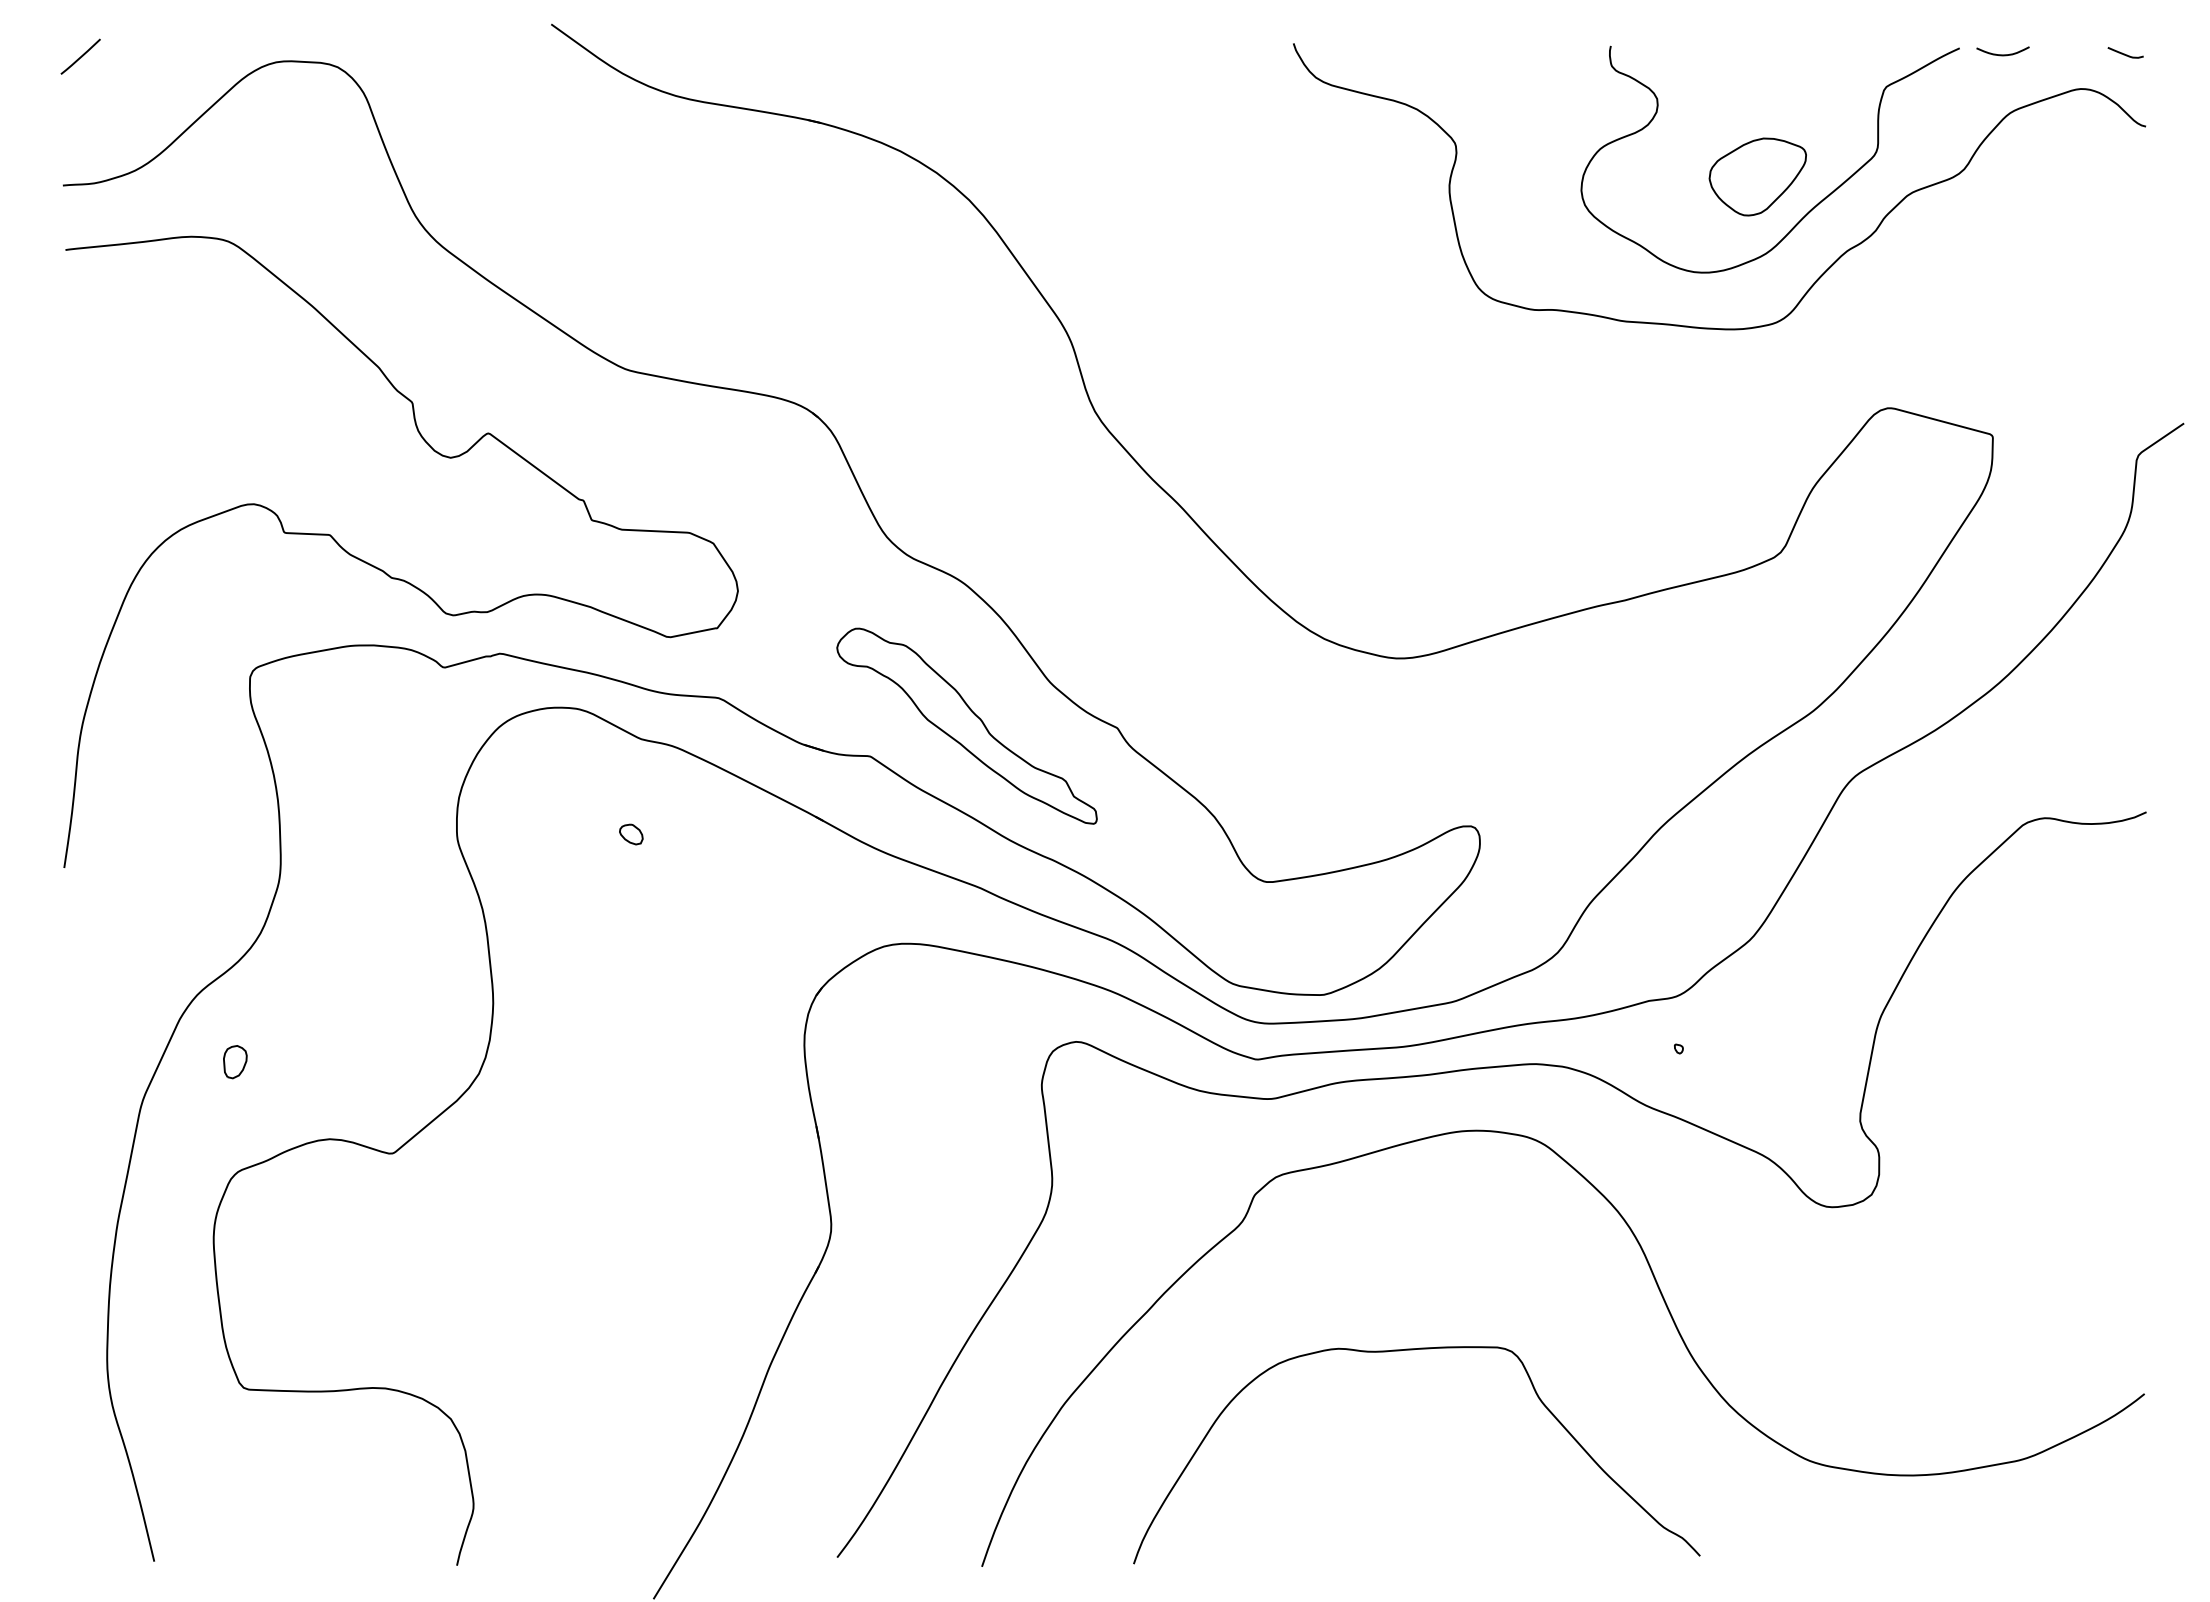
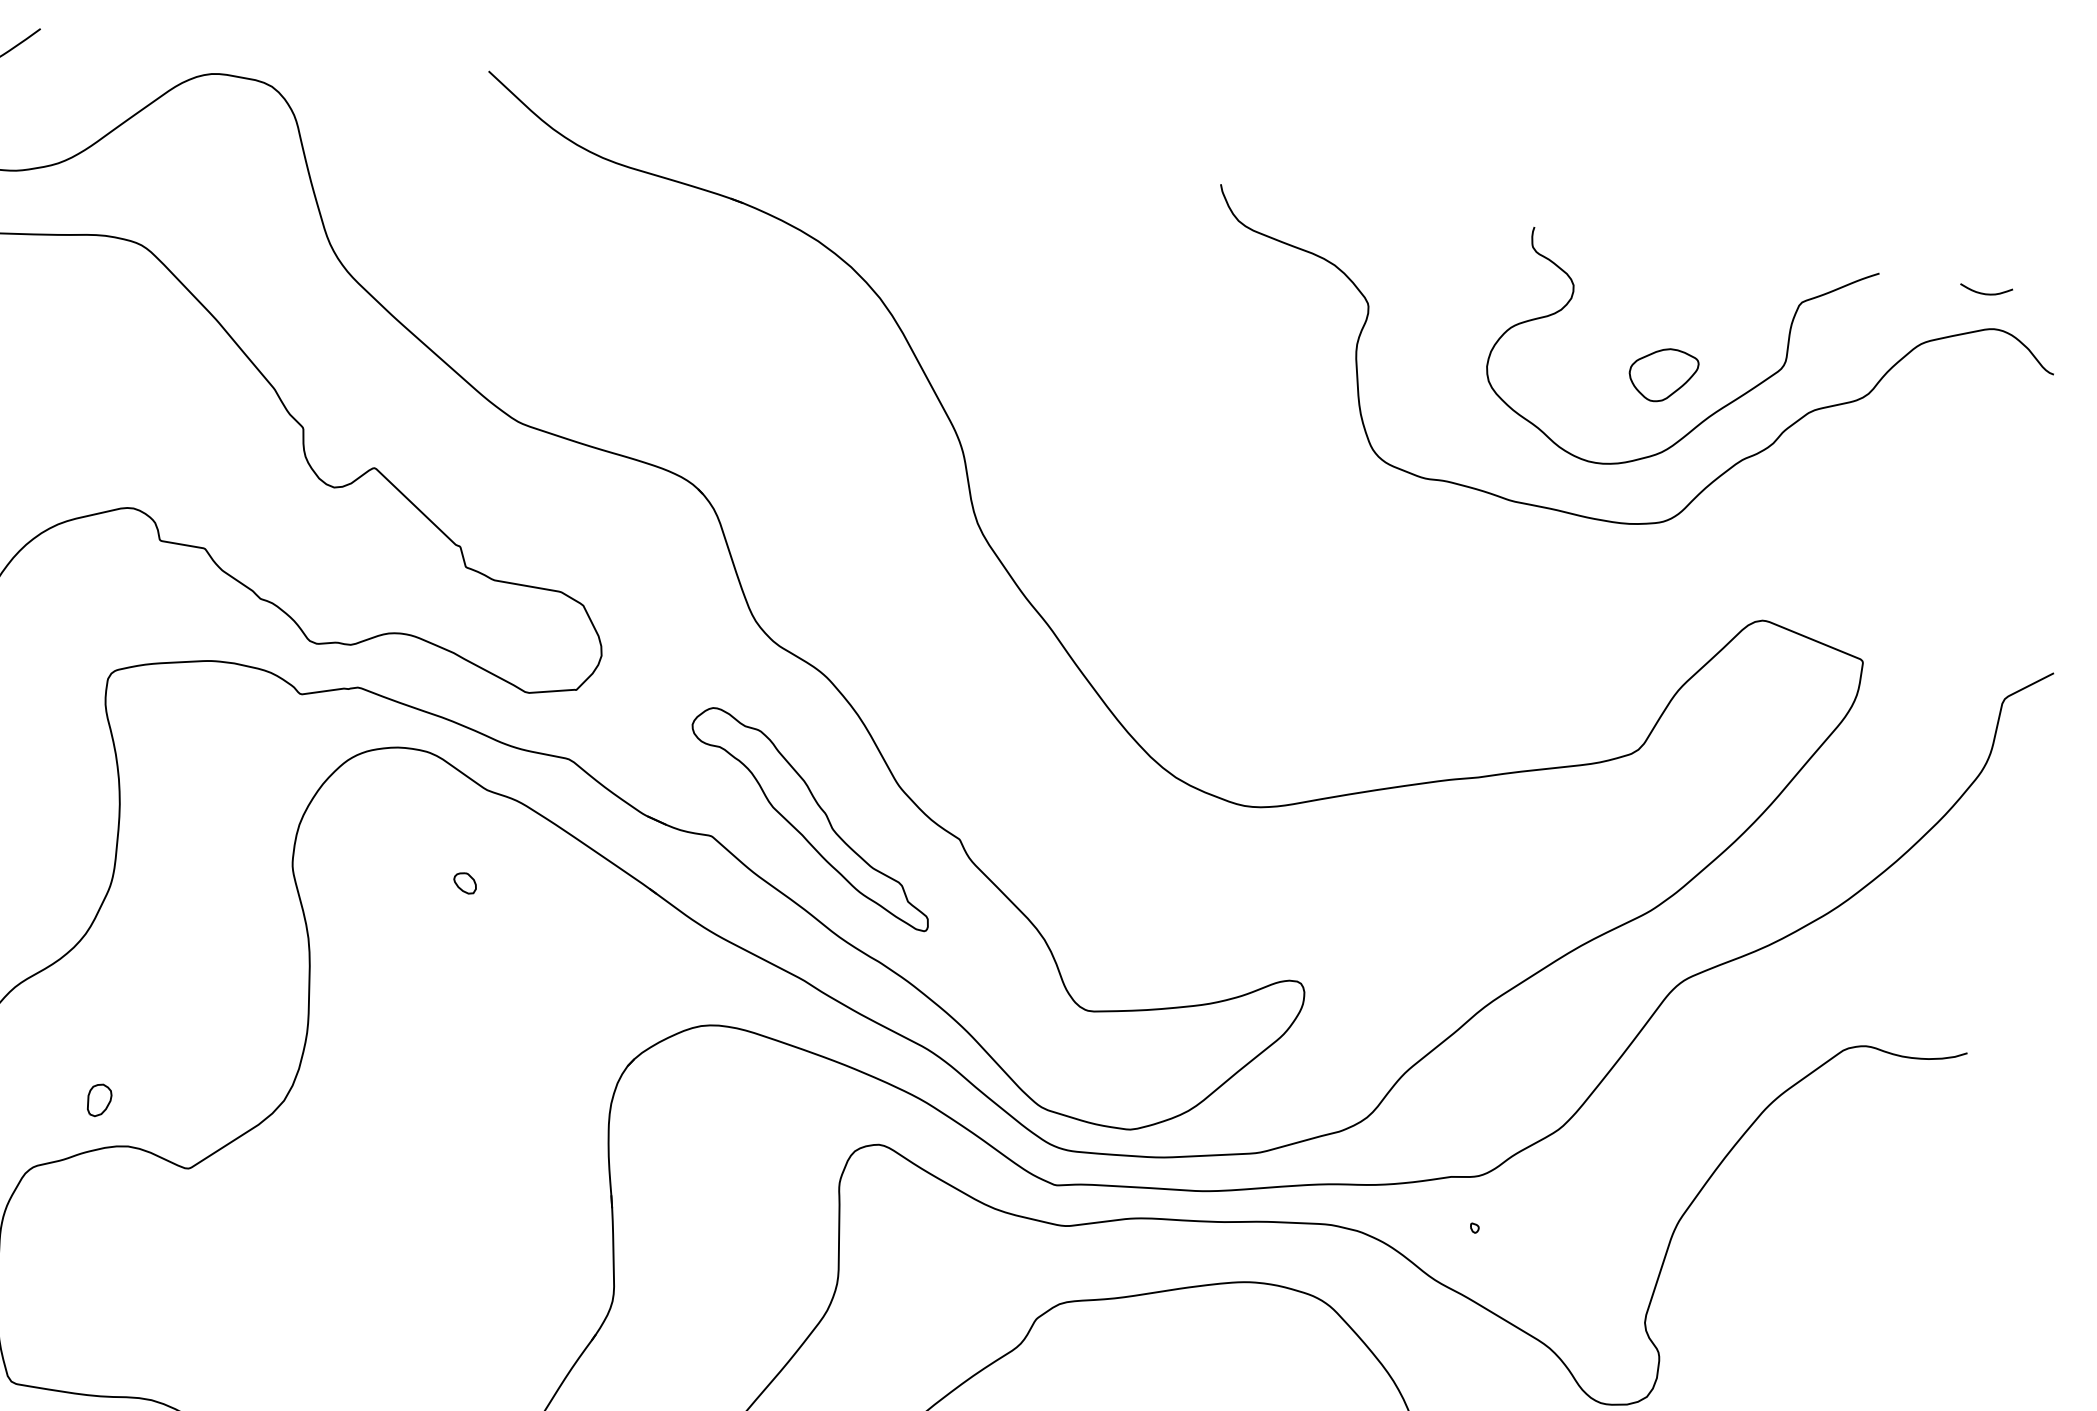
curve: (2124, 53) -> (2041, 299), removed
curve: (2002, 54) -> (1985, 293), moved
part: (1757, 176) -> (1663, 374), size x0.7
part: (235, 1062) -> (99, 1100), moved

